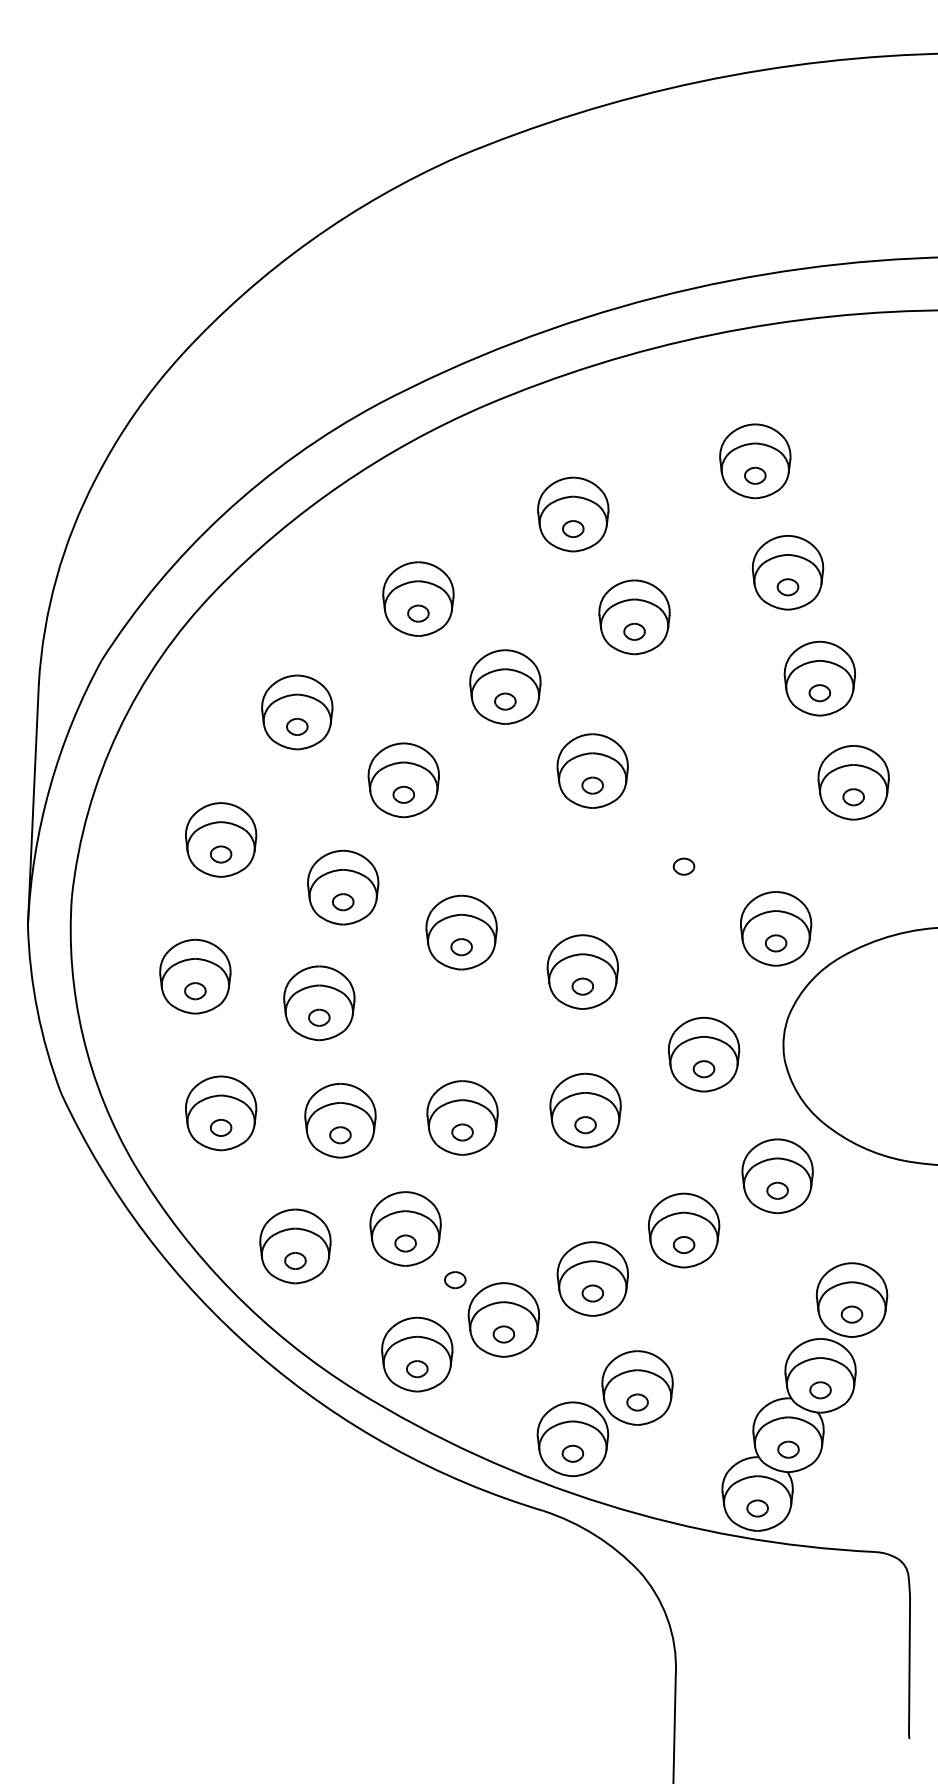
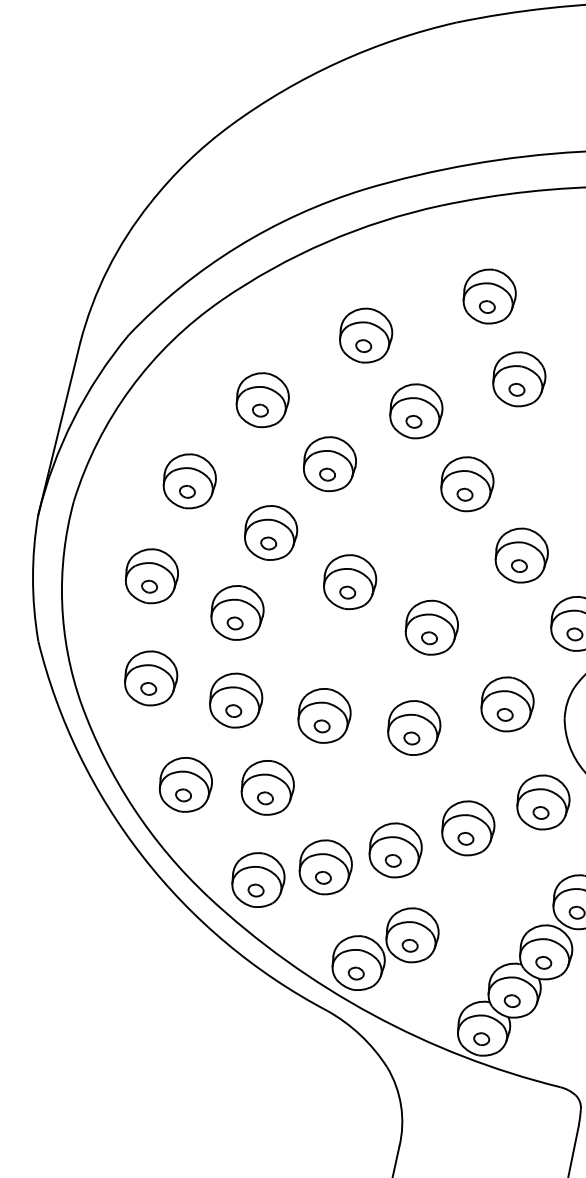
part: (683, 851) -> (521, 555), added
part: (455, 1280) -> (296, 832), removed

